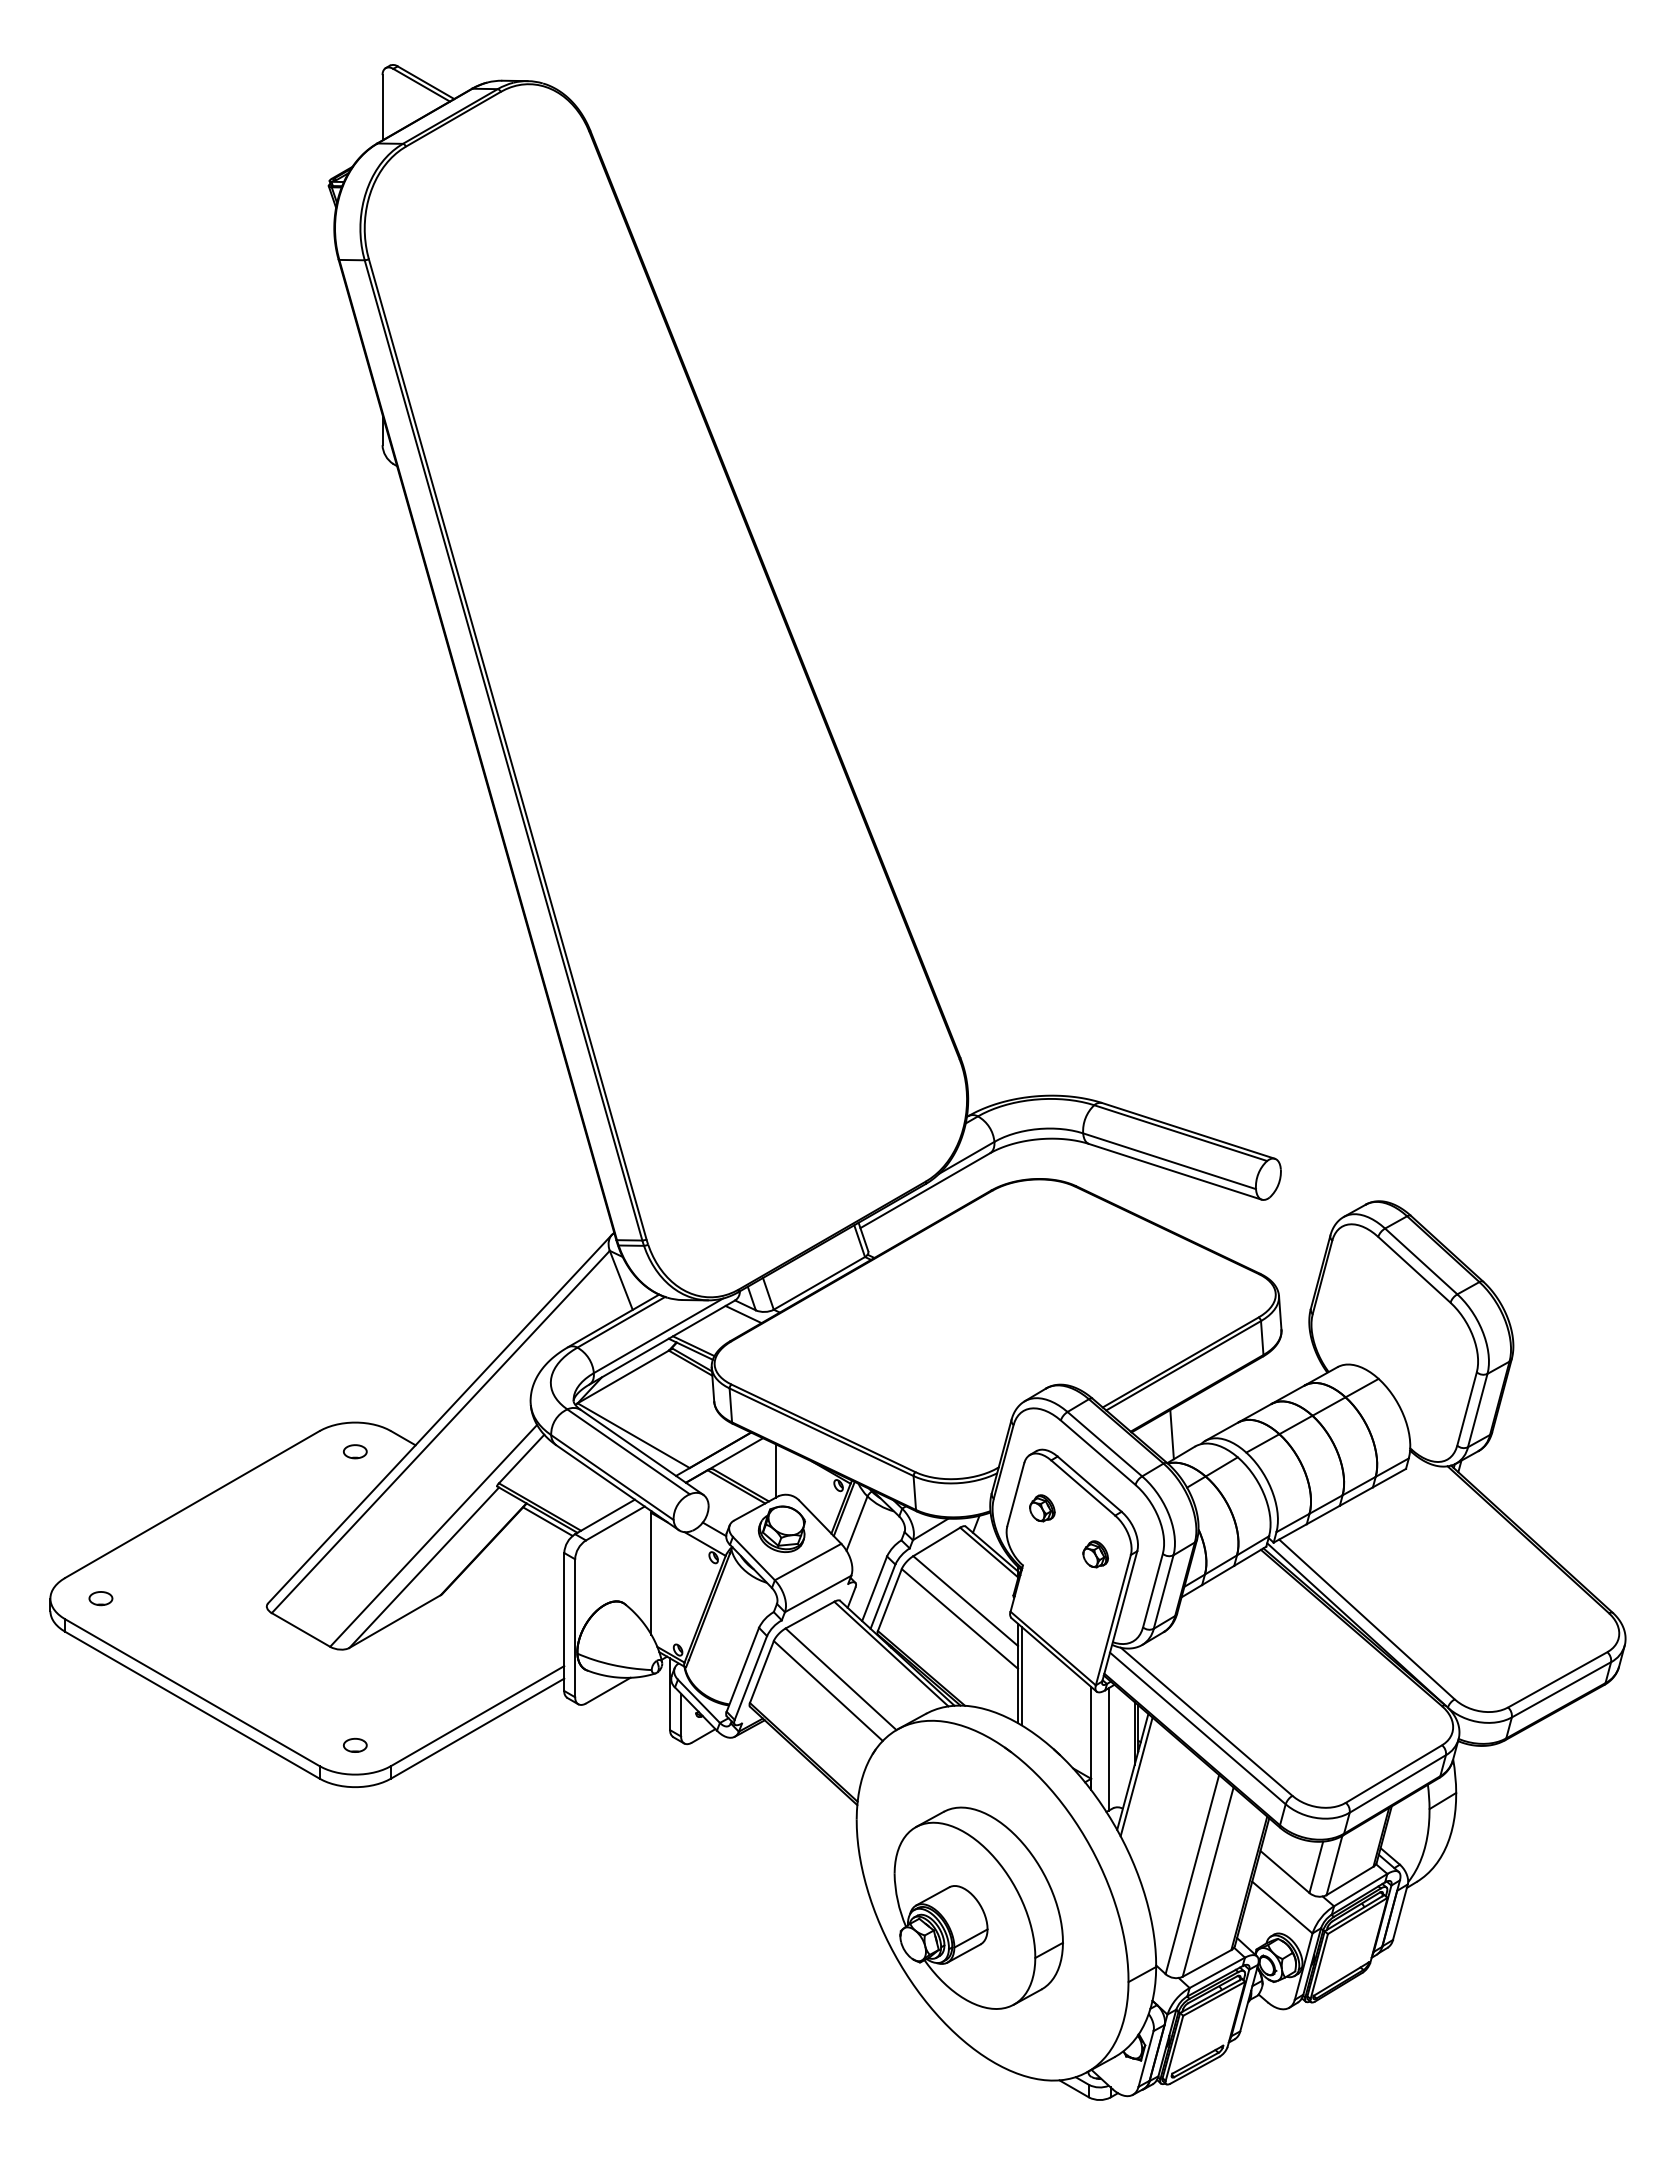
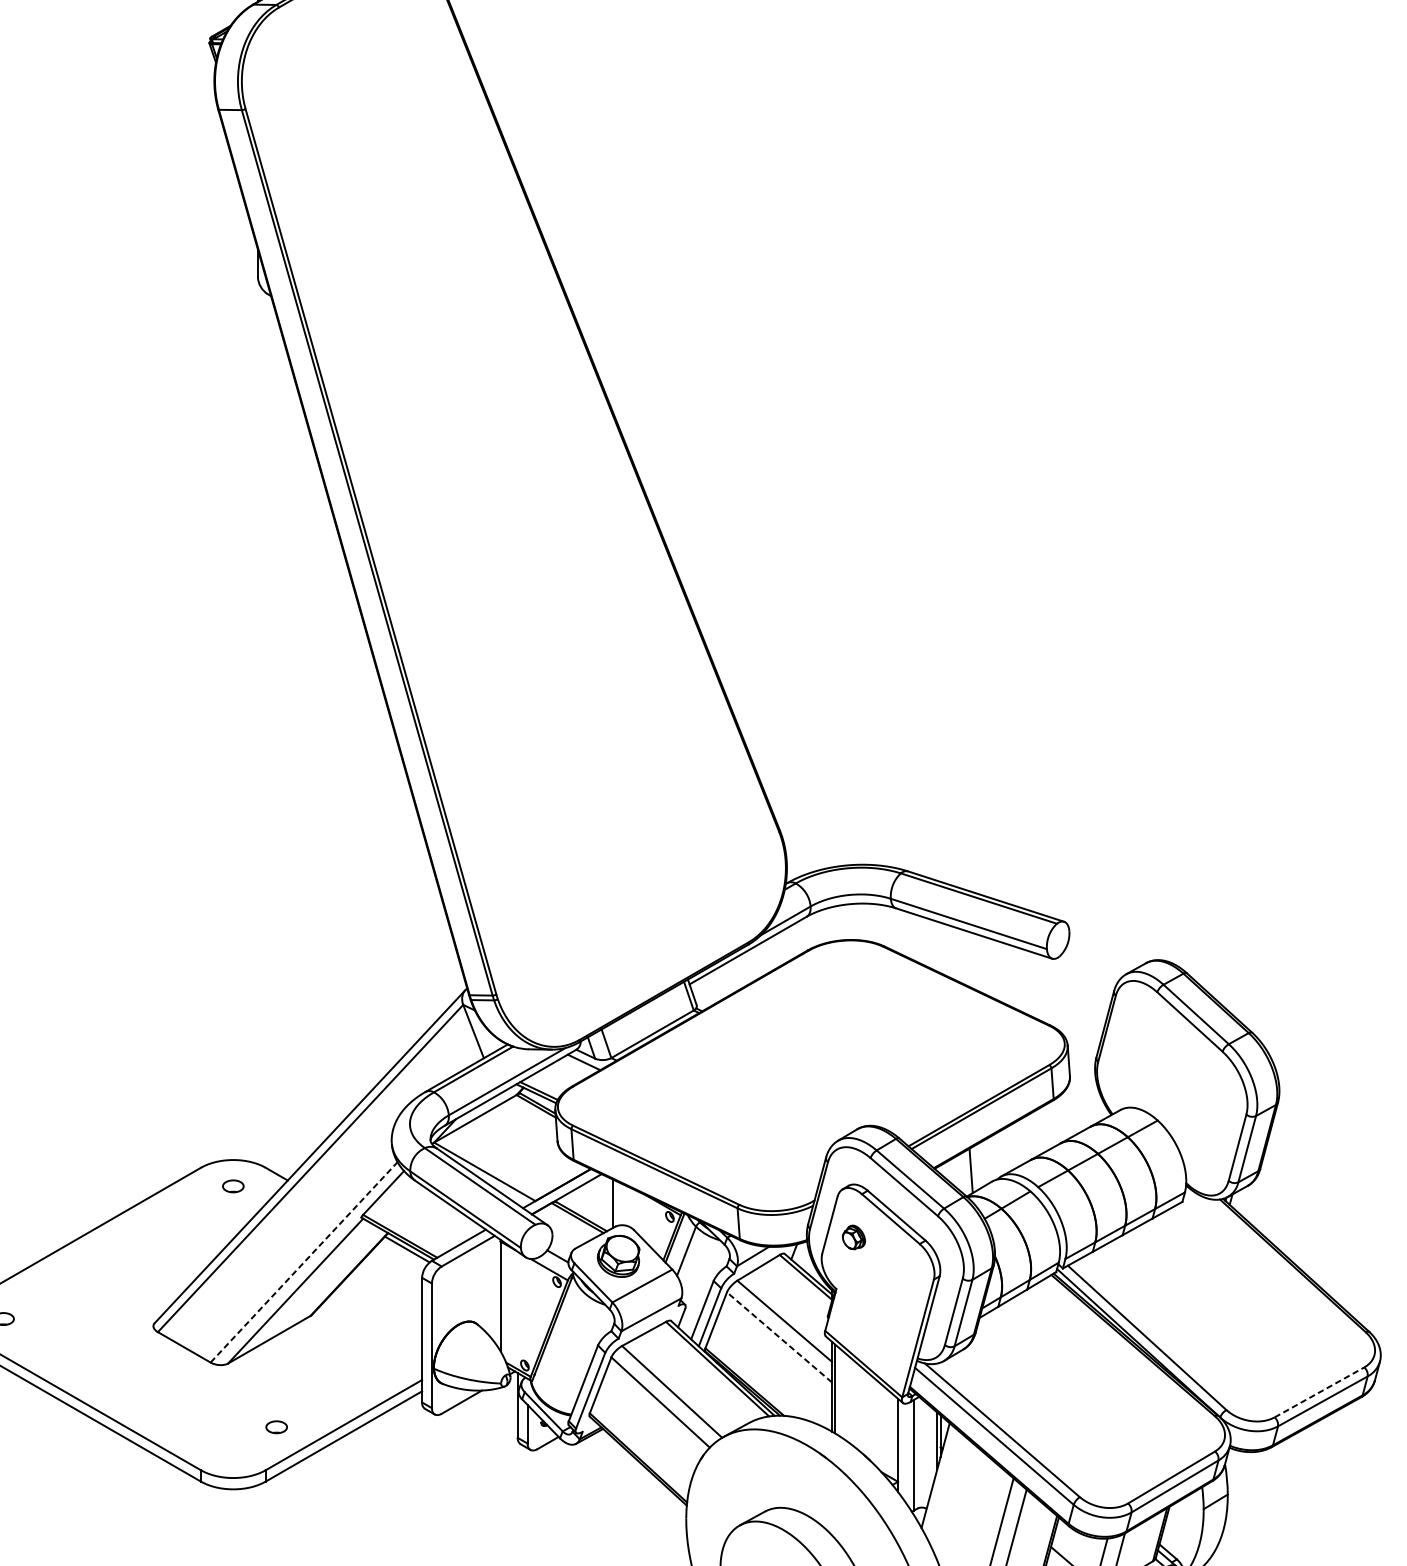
line: (433, 1535) -> (303, 1262), solid -> dashed
part: (1095, 1554) -> (901, 1279), removed
line: (959, 1618) -> (779, 1337), solid -> dashed
line: (1557, 1679) -> (1319, 1392), solid -> dashed
part: (354, 1744) -> (275, 1426), moved
line: (1136, 1776) -> (938, 1479), removed

